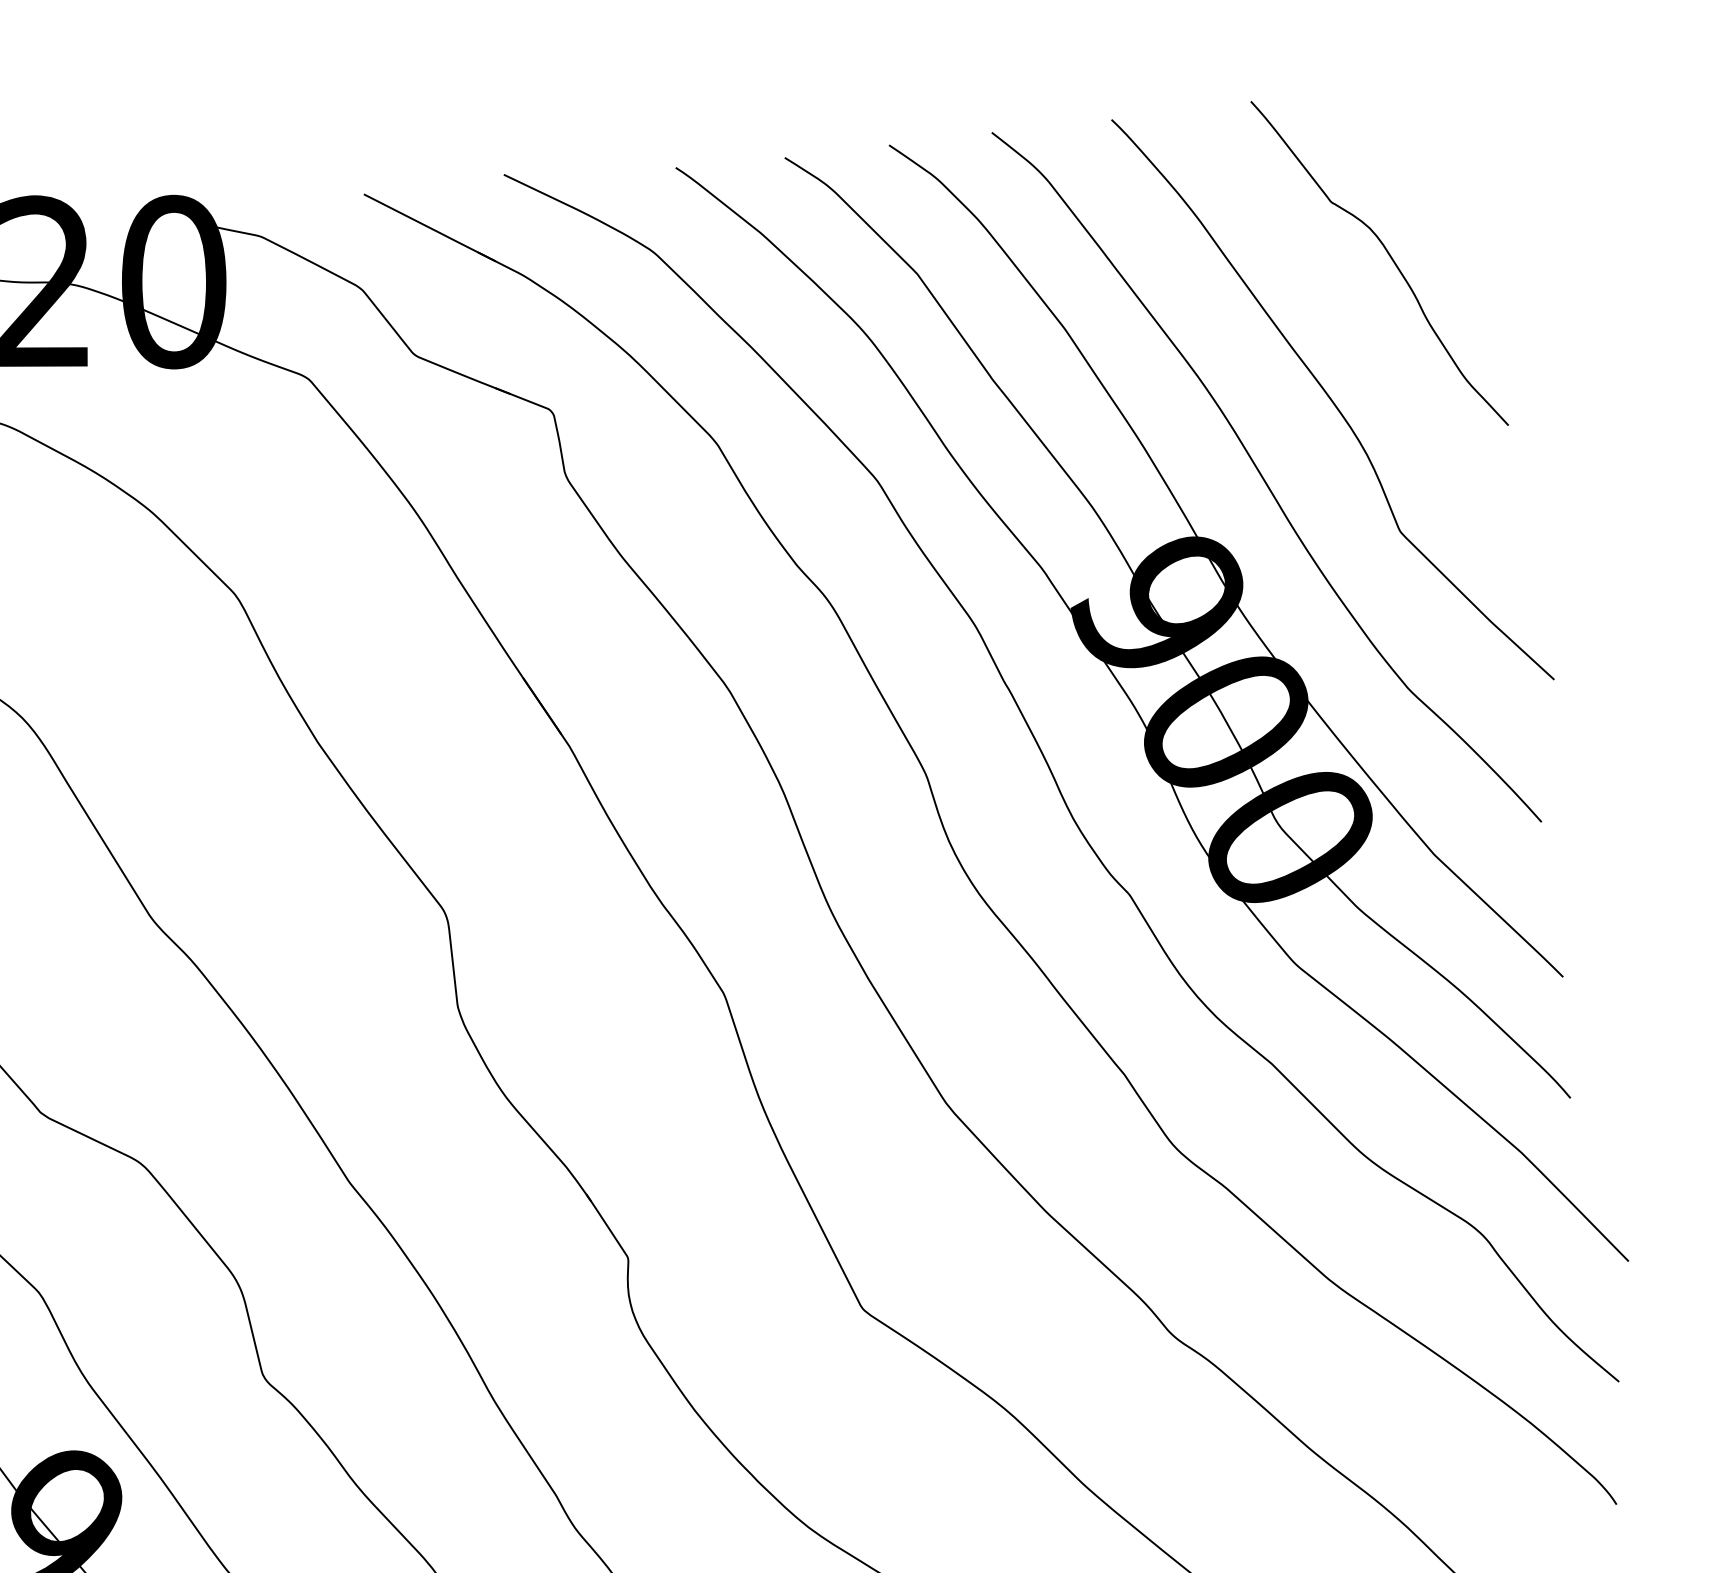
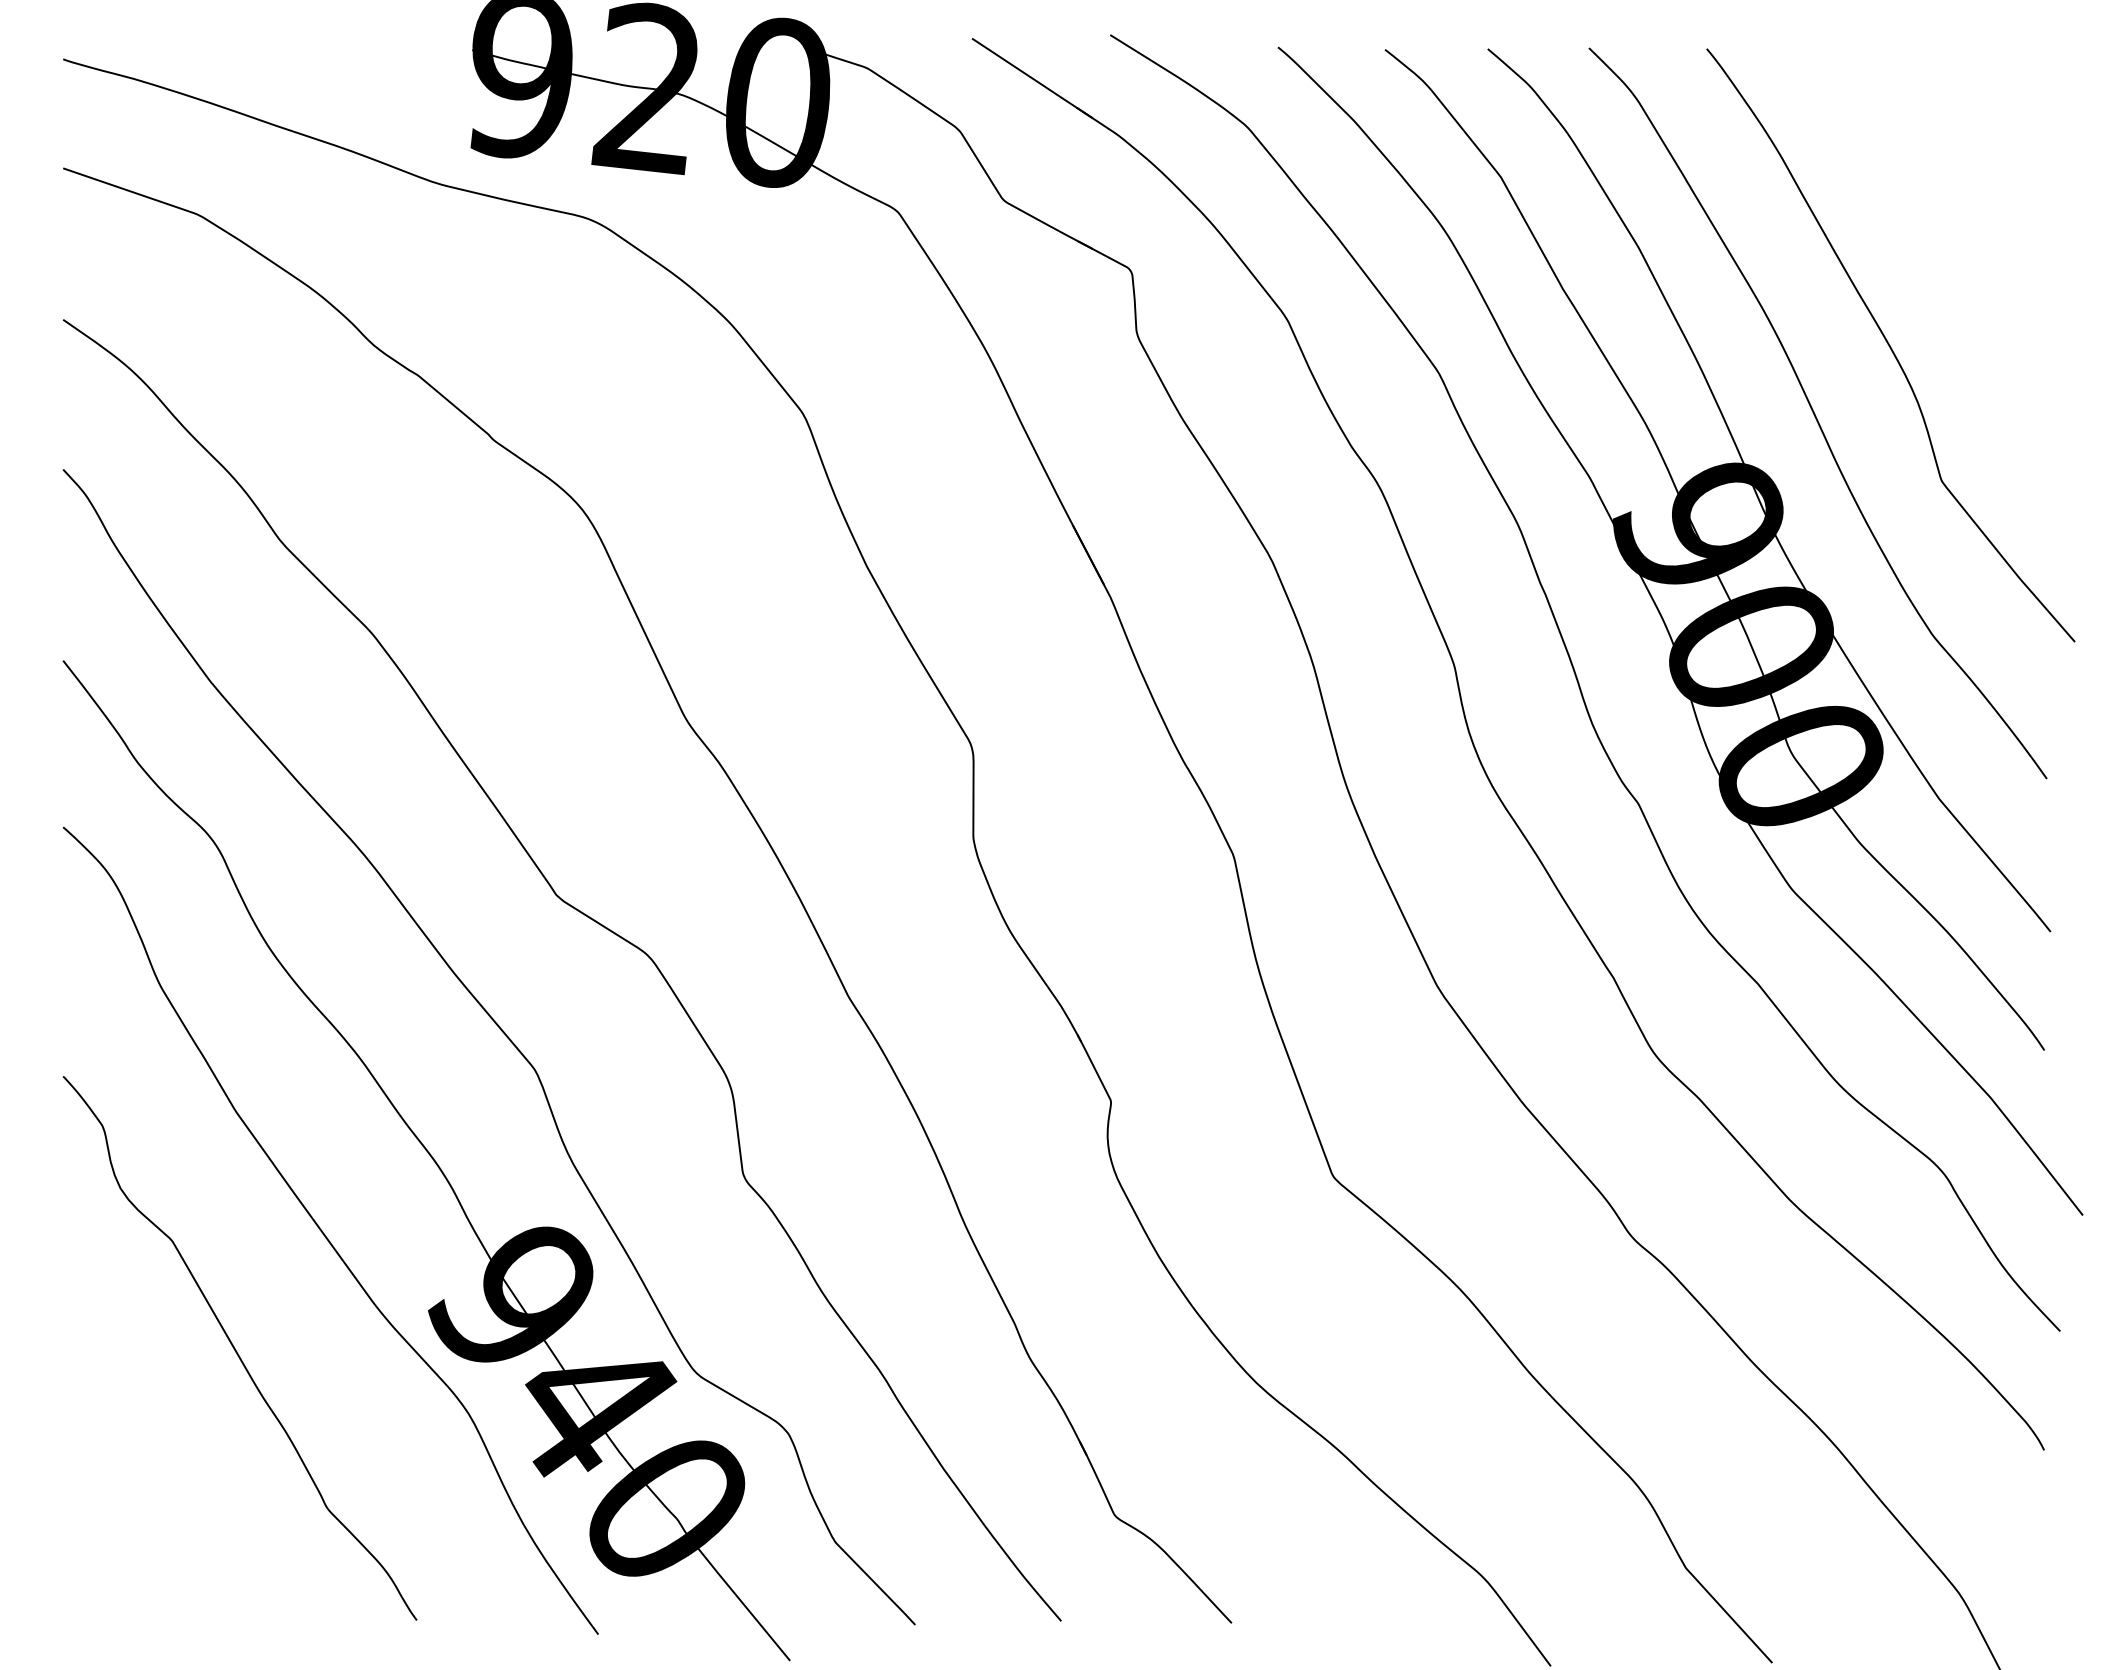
curve: (1389, 256) -> (1961, 212), removed

